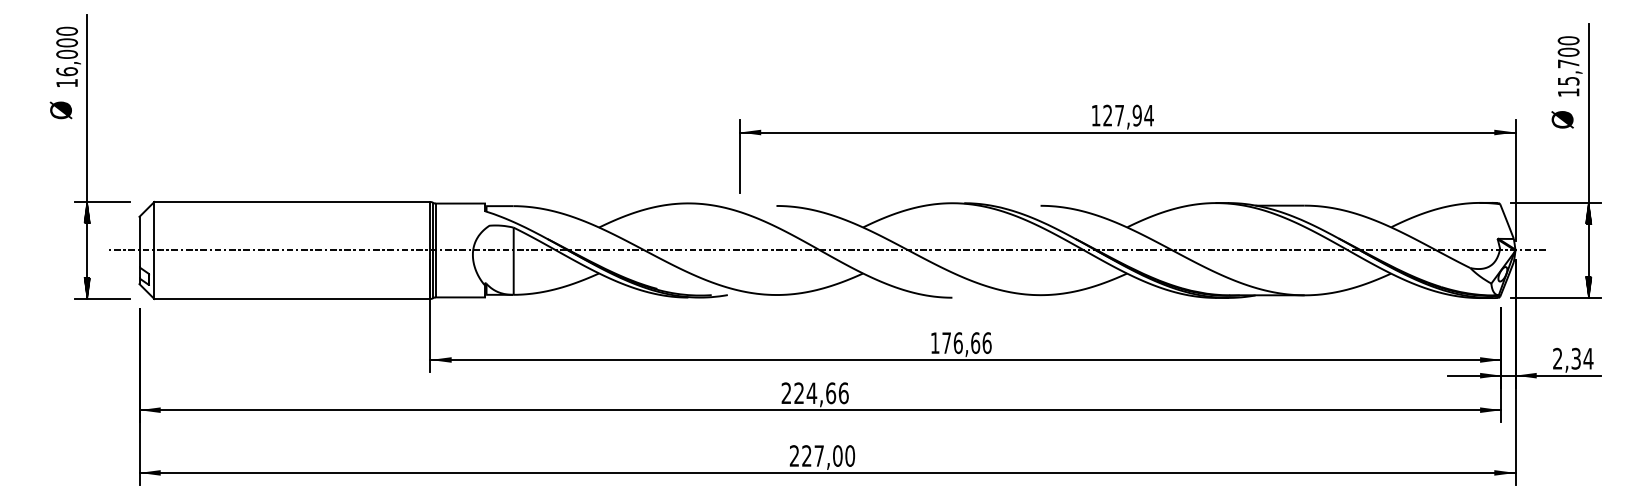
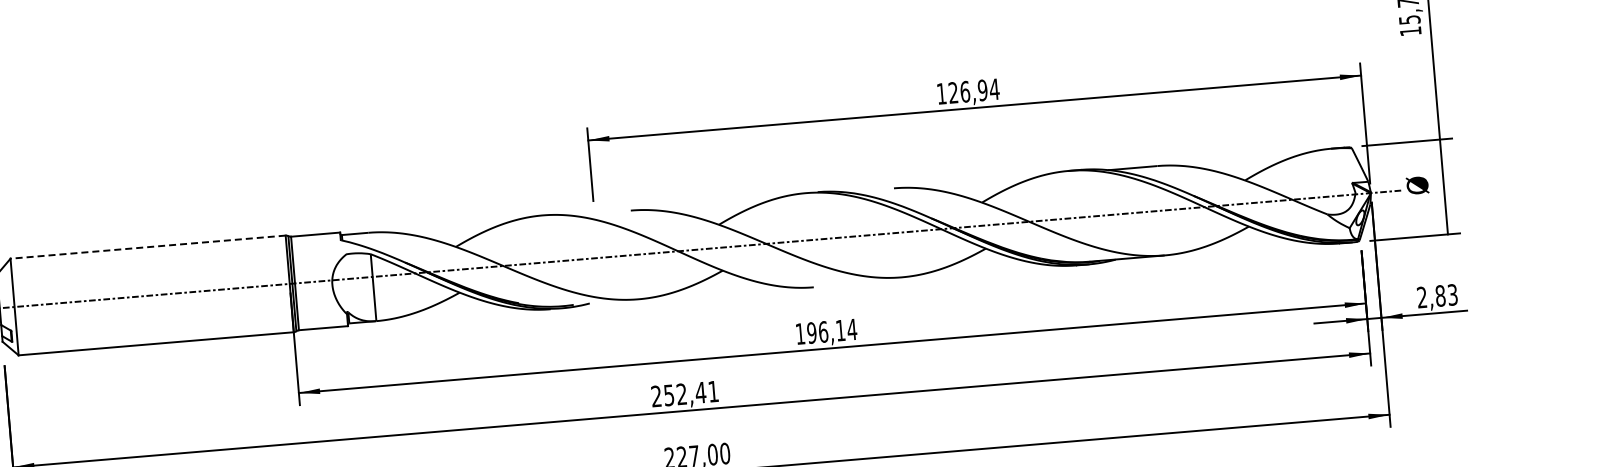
text: (1119, 115) -> (965, 91), 127,94 -> 126,94
text: (1562, 119) -> (1417, 185), moved
line: (291, 202) -> (147, 247), solid -> dashed
hatch: (1588, 213) -> (1440, 150), removed
hatch: (1588, 286) -> (1446, 222), removed
text: (966, 343) -> (831, 331), 176,66 -> 196,14
text: (1582, 358) -> (1446, 295), 2,34 -> 2,83
text: (821, 393) -> (691, 393), 224,66 -> 252,41

